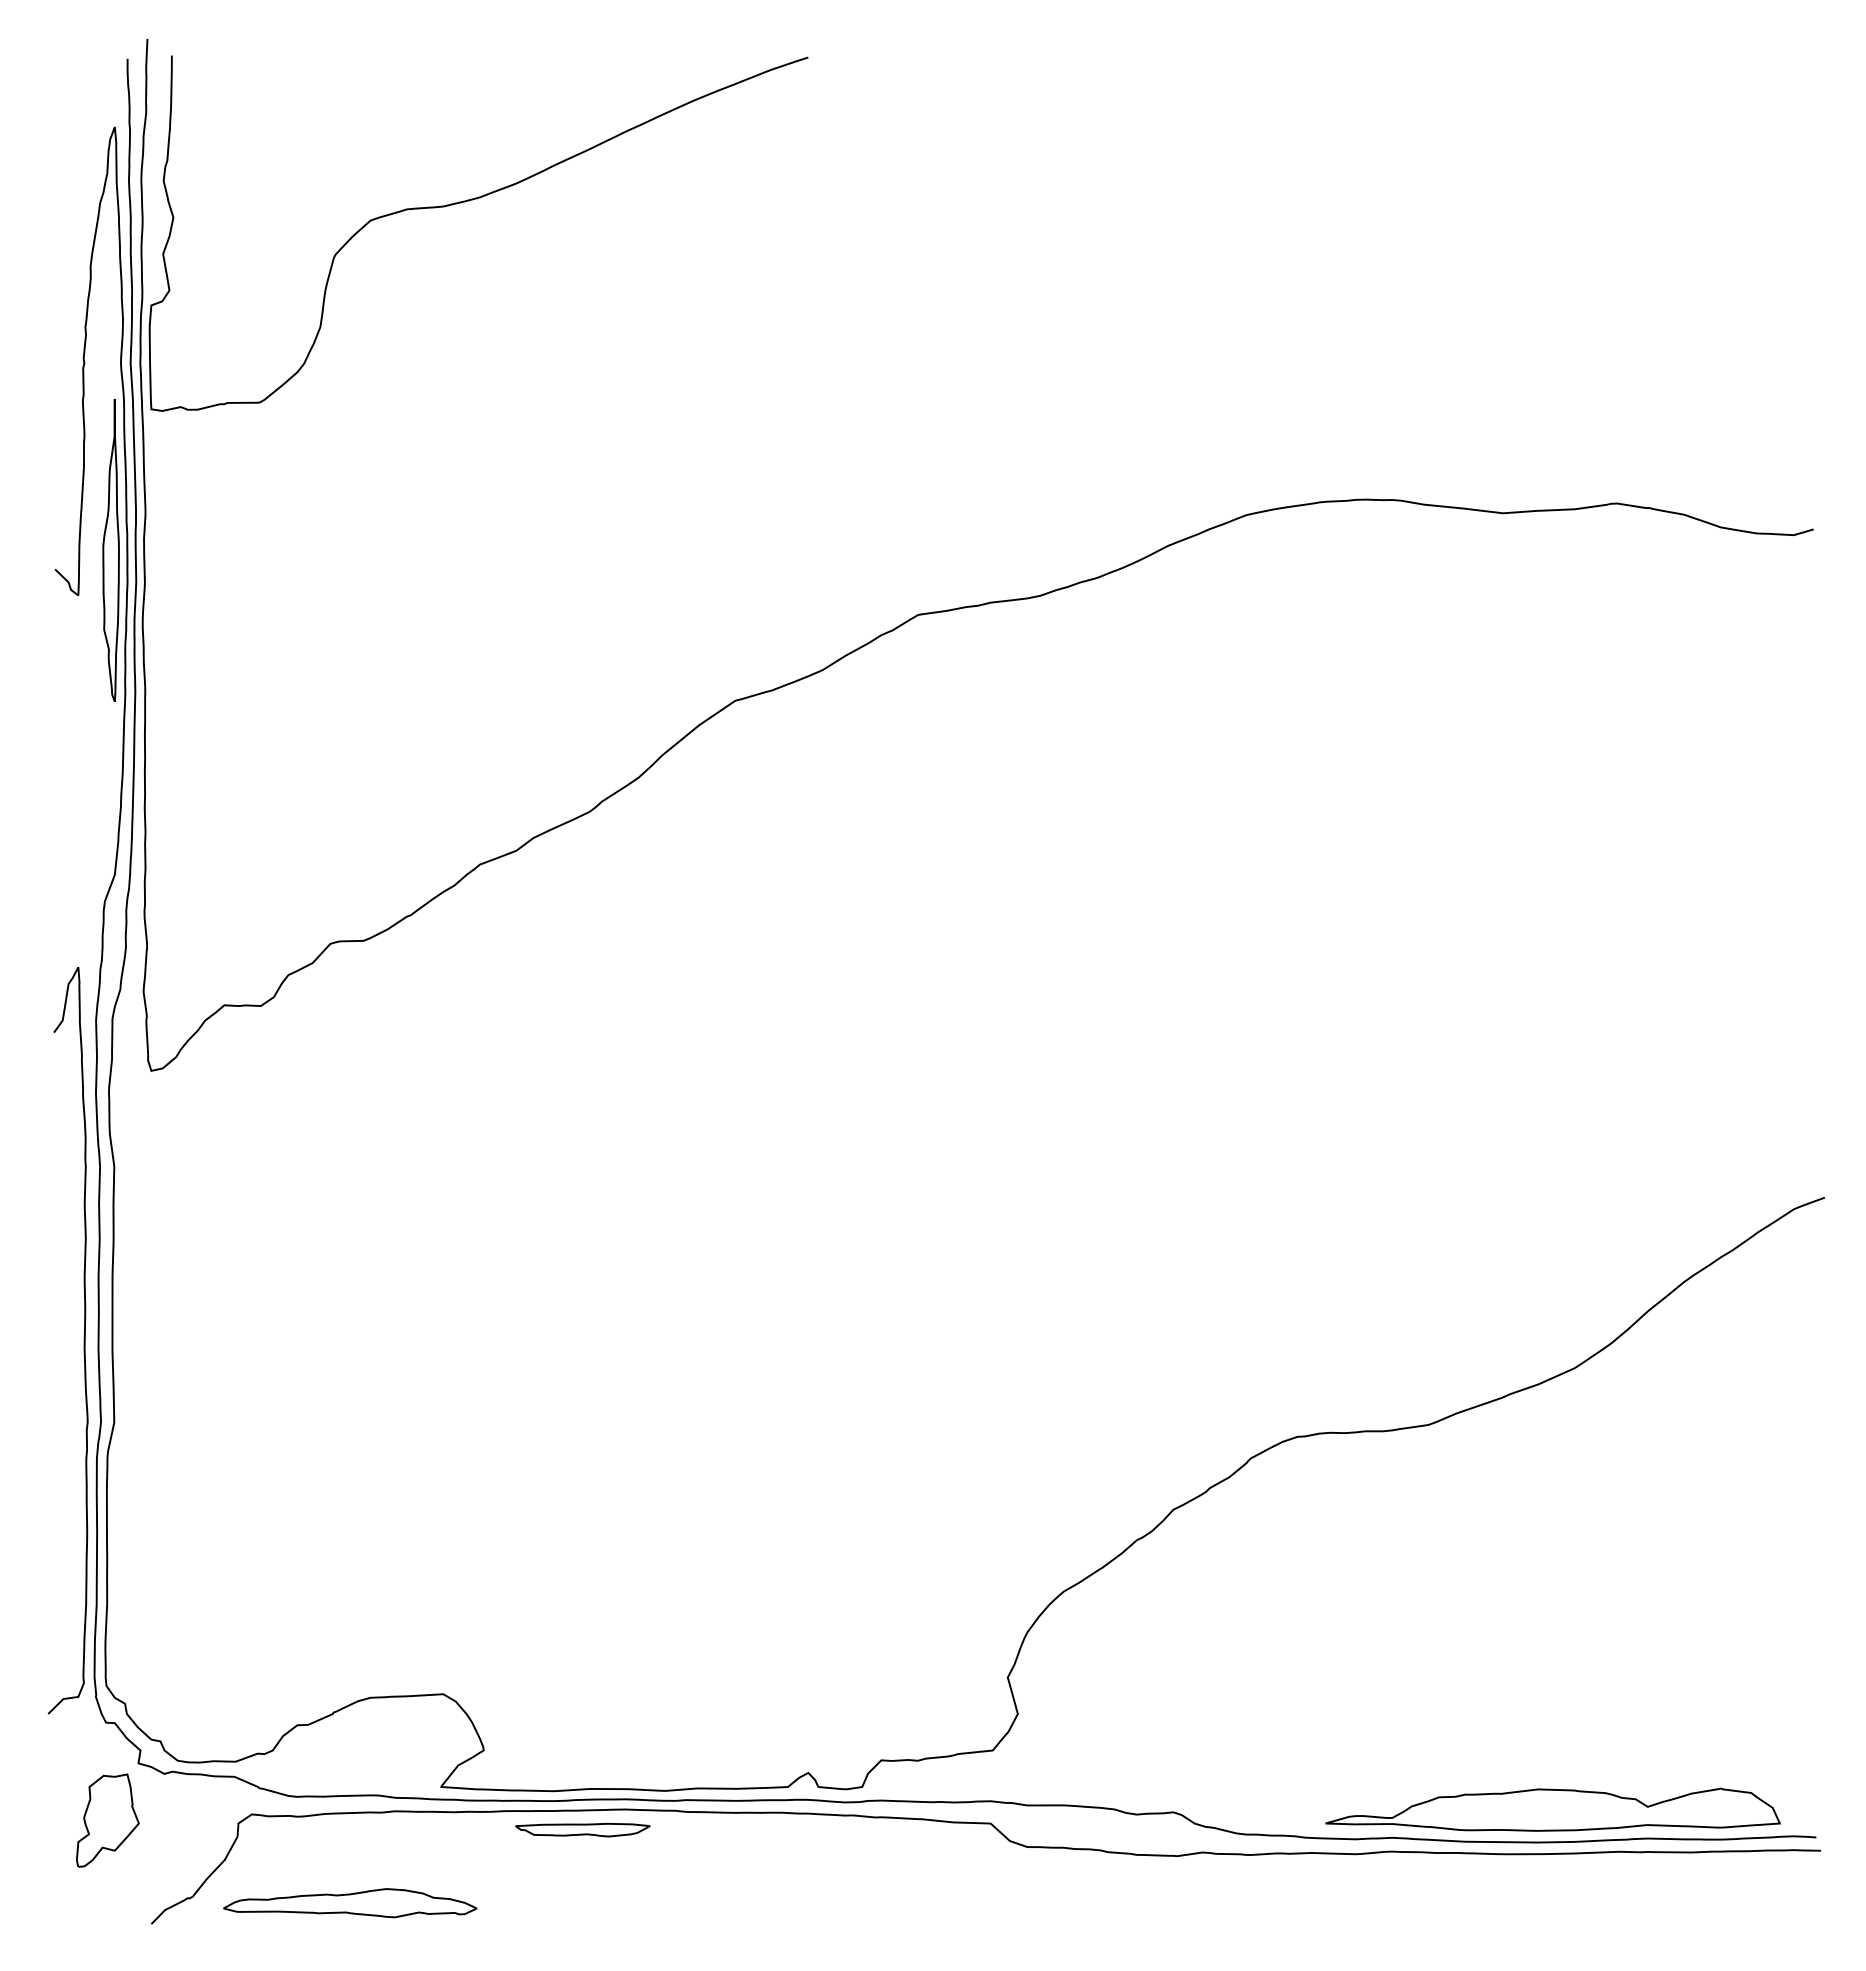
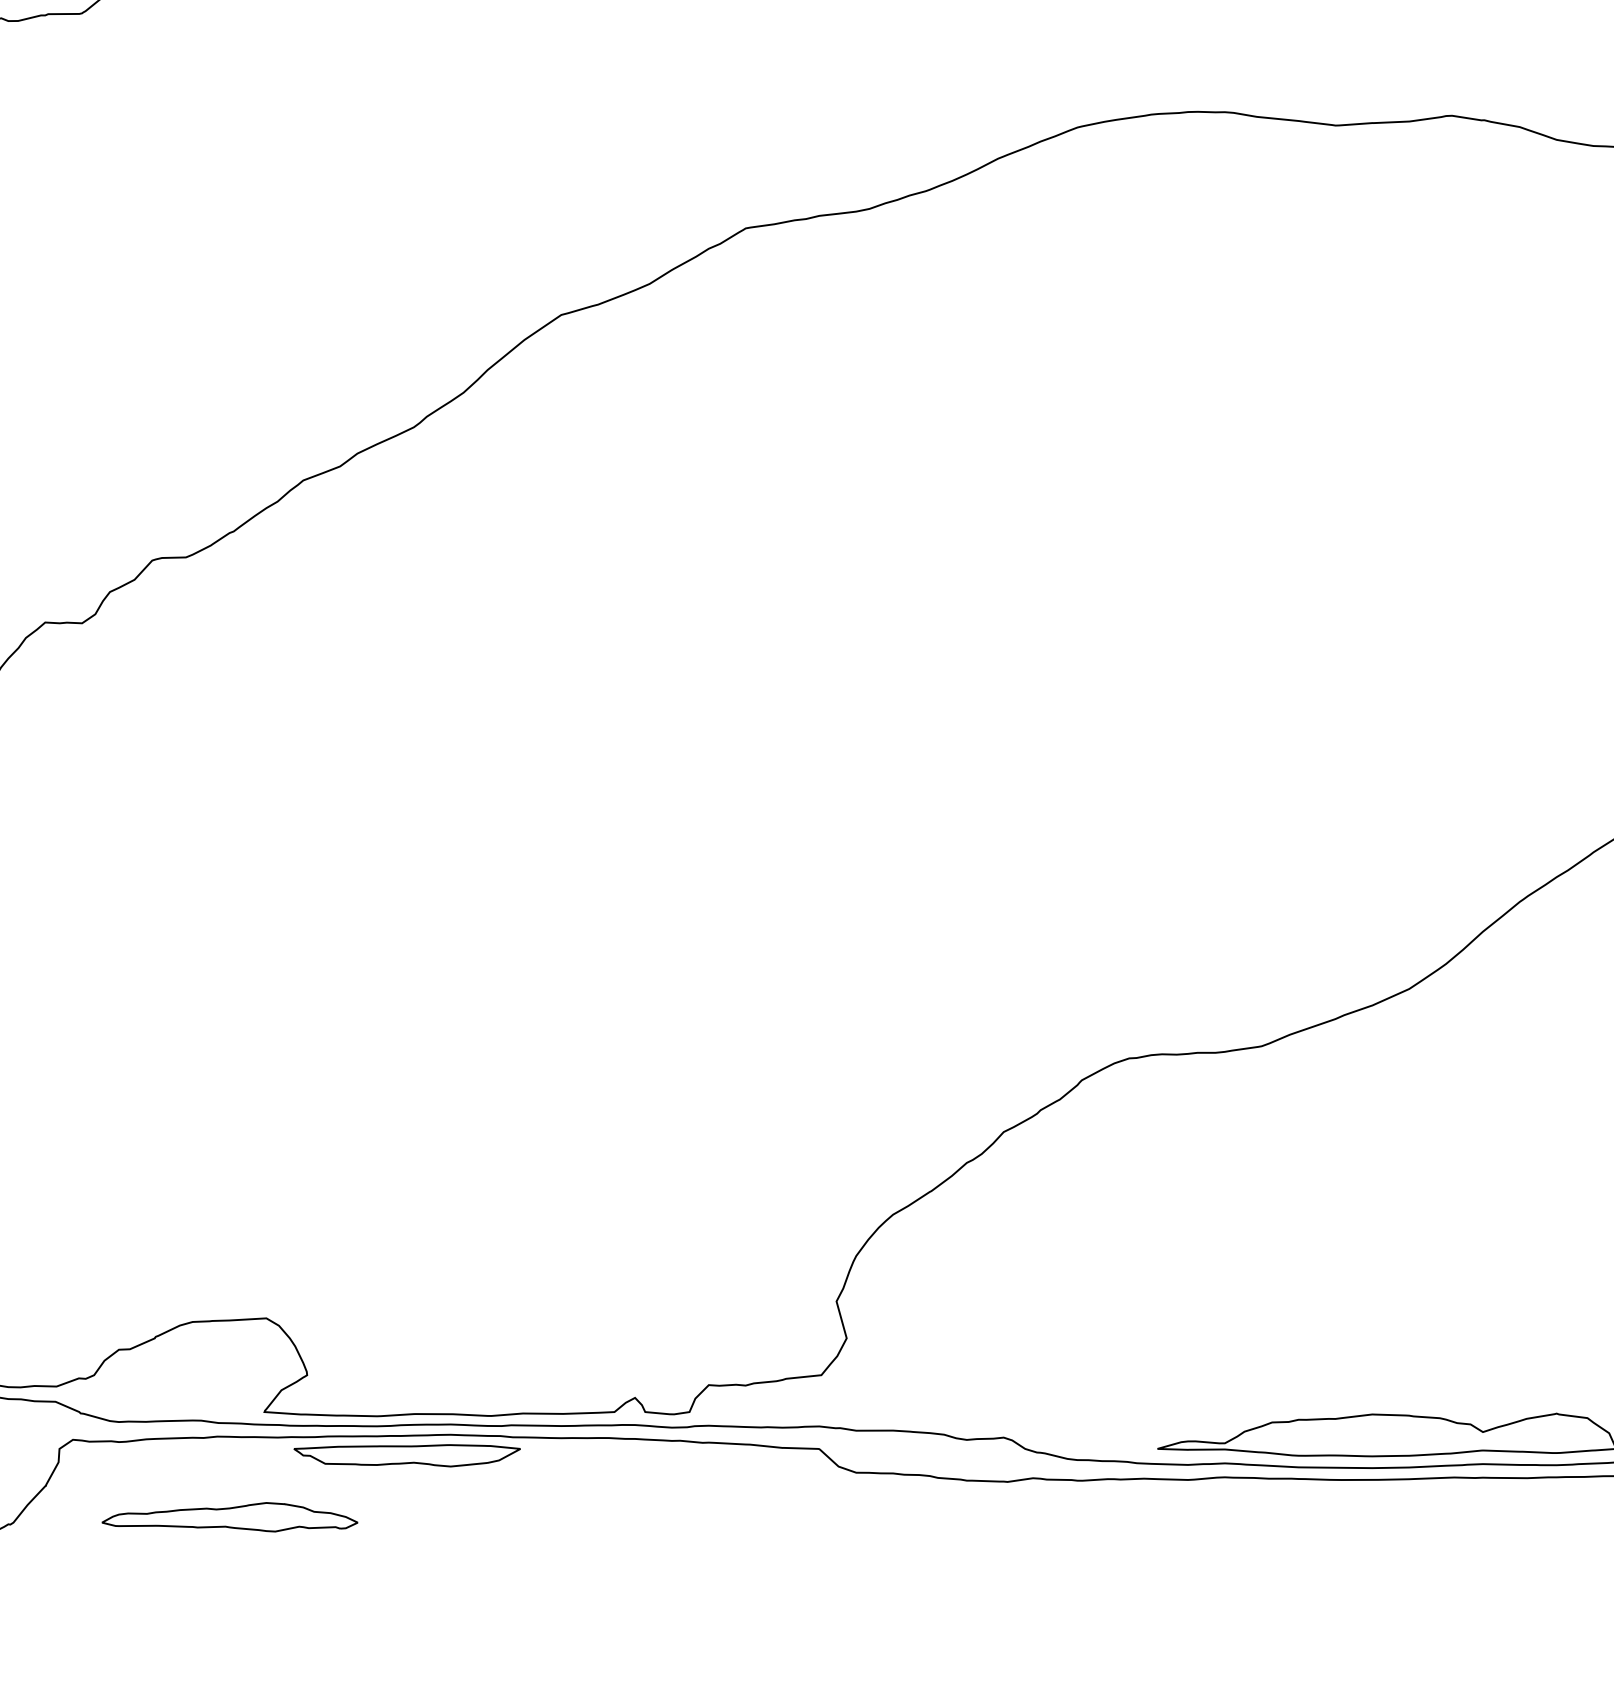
part: (582, 1829) -> (406, 1454), size x1.67
part: (350, 1903) -> (230, 1517), moved

